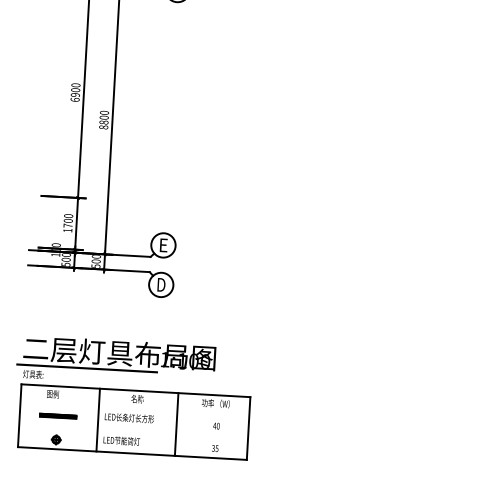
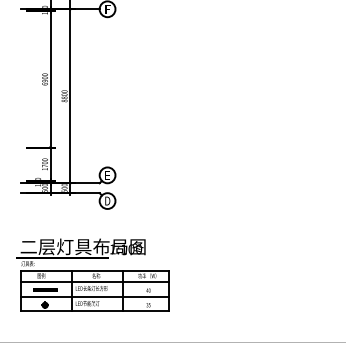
line: (134, 409) -> (94, 282), added
line: (132, 430) -> (94, 296), added

